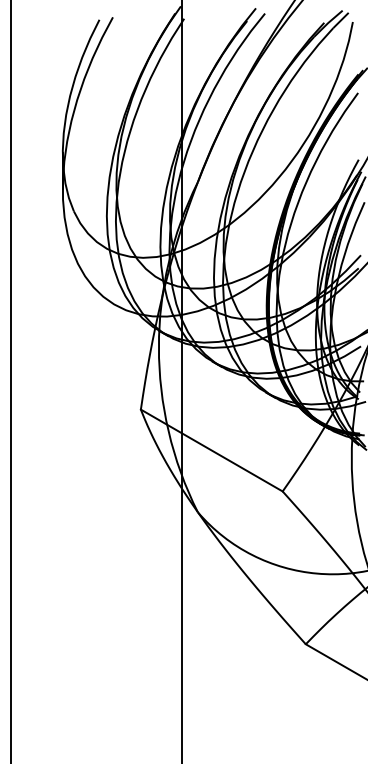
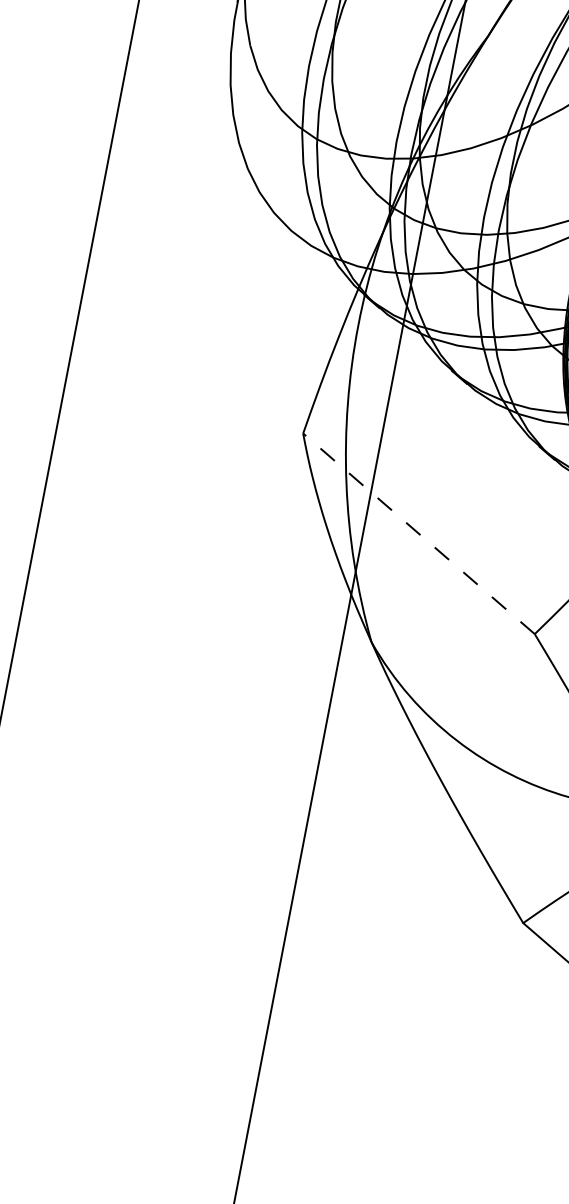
line: (211, 450) -> (418, 533), solid -> dashed

